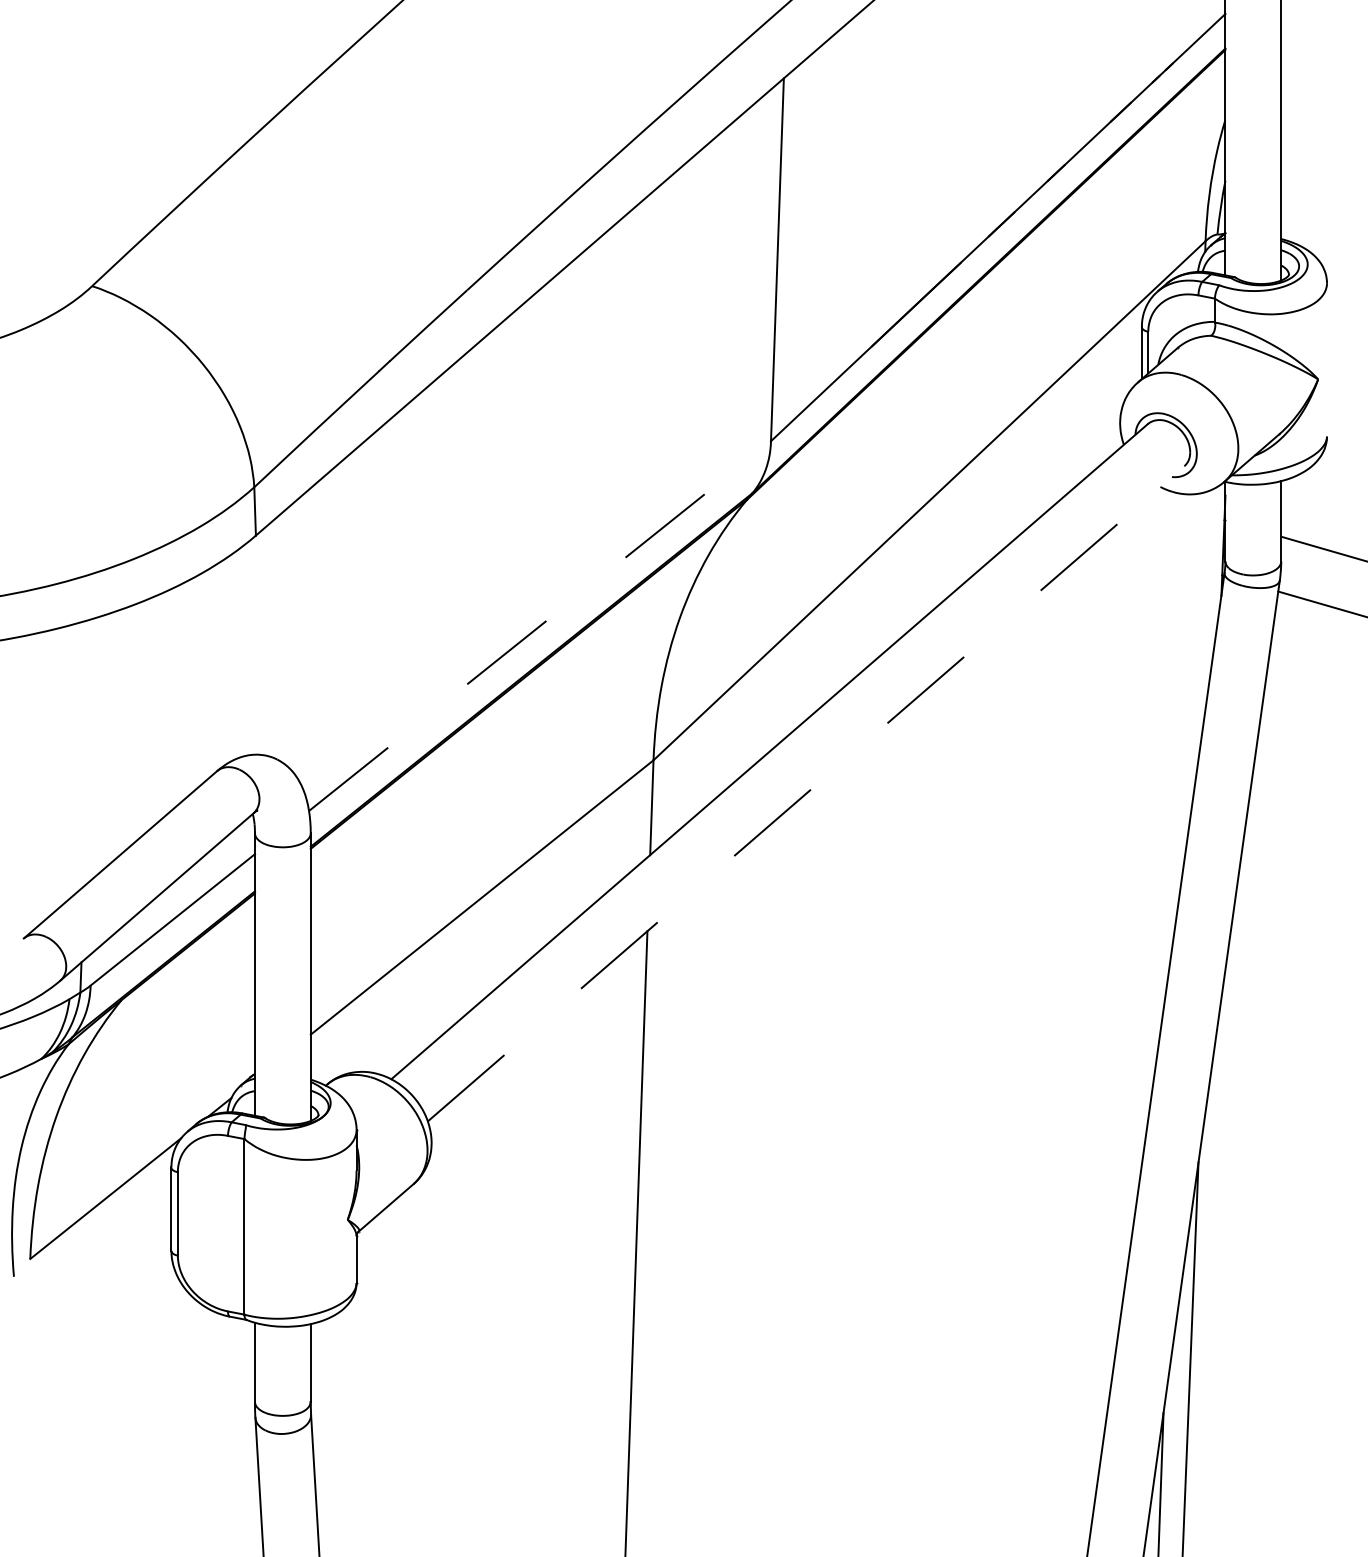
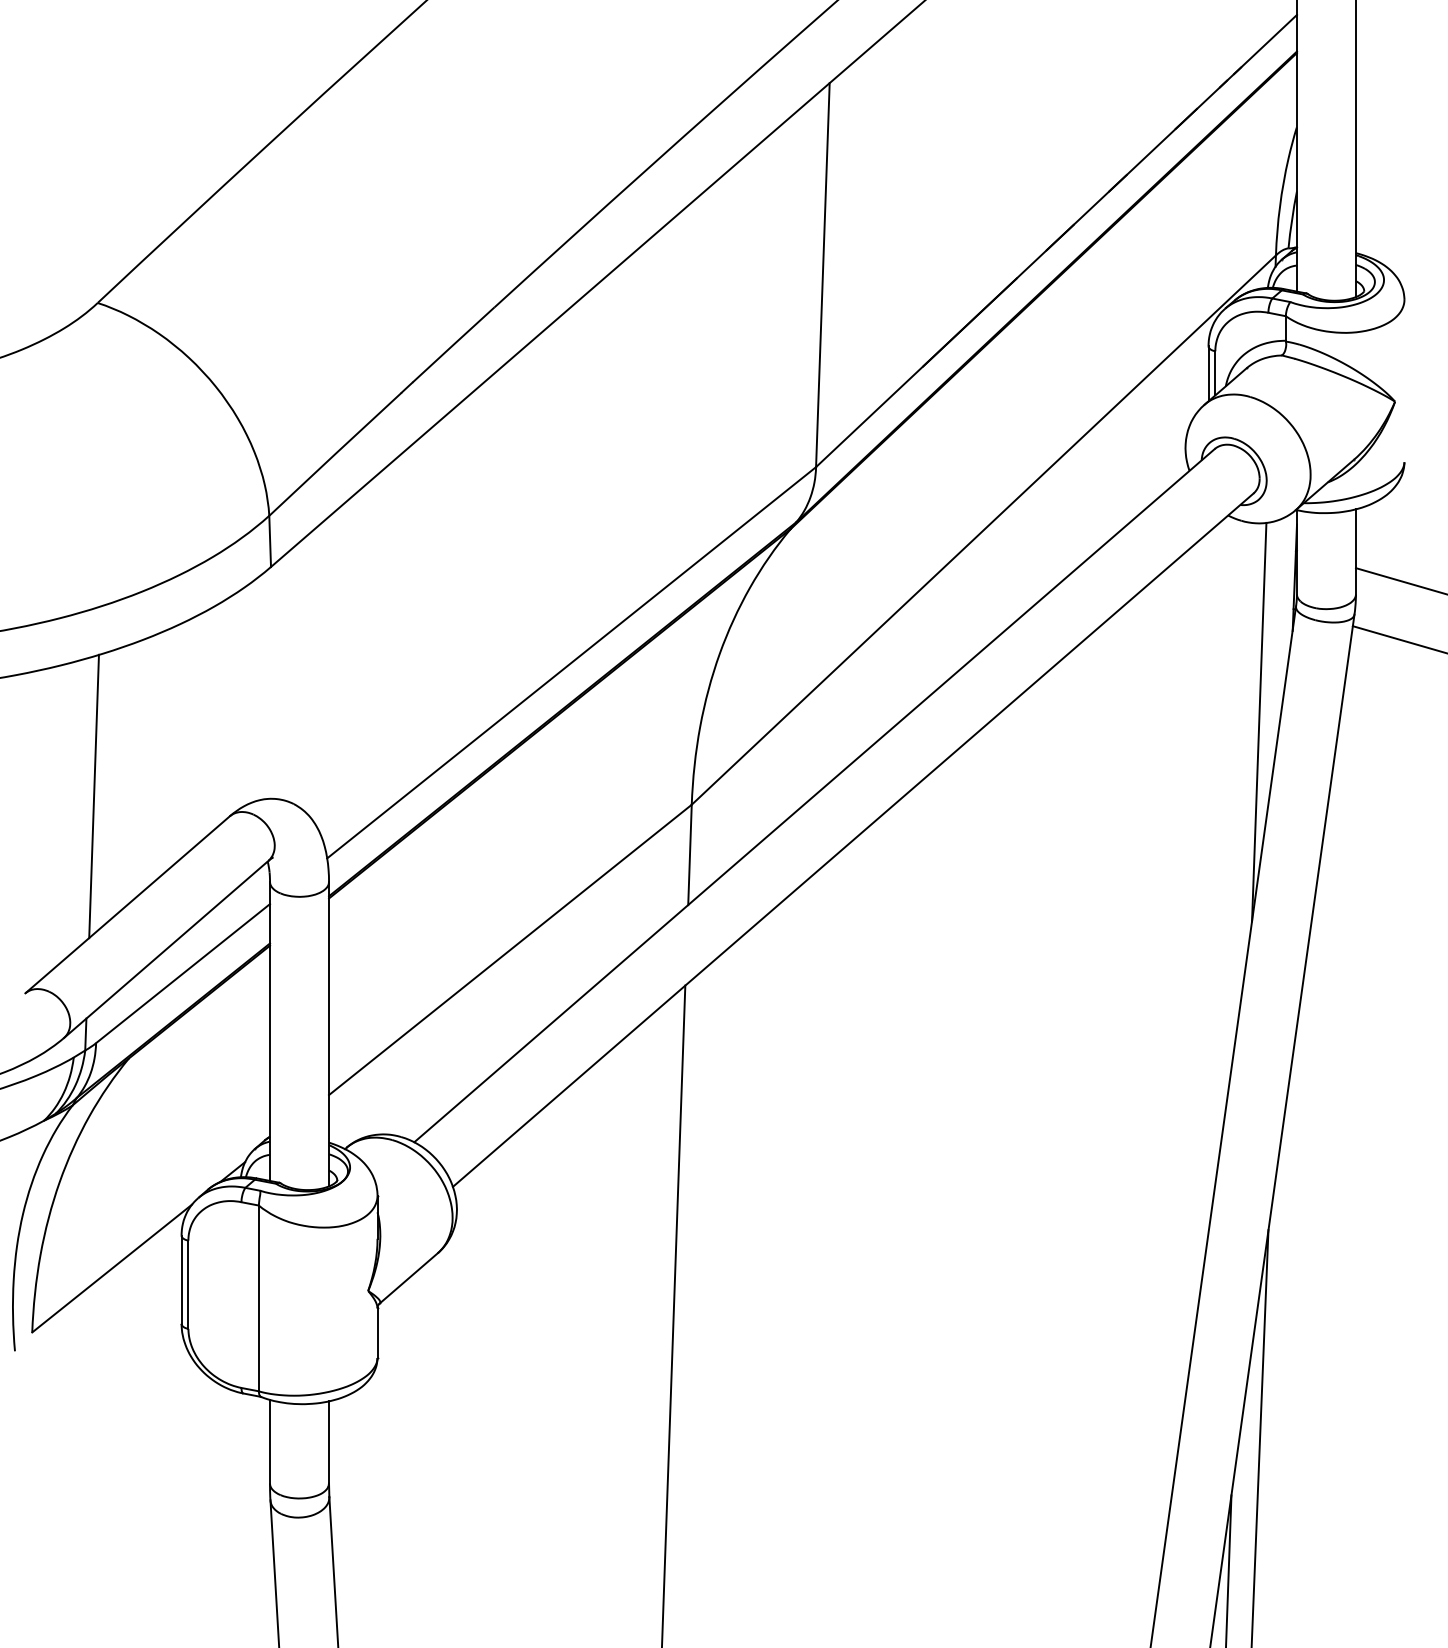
line: (540, 626) -> (572, 663), dashed -> solid
line: (1189, 681) -> (1258, 721), added
line: (88, 752) -> (93, 796), added
line: (806, 793) -> (853, 839), dashed -> solid

